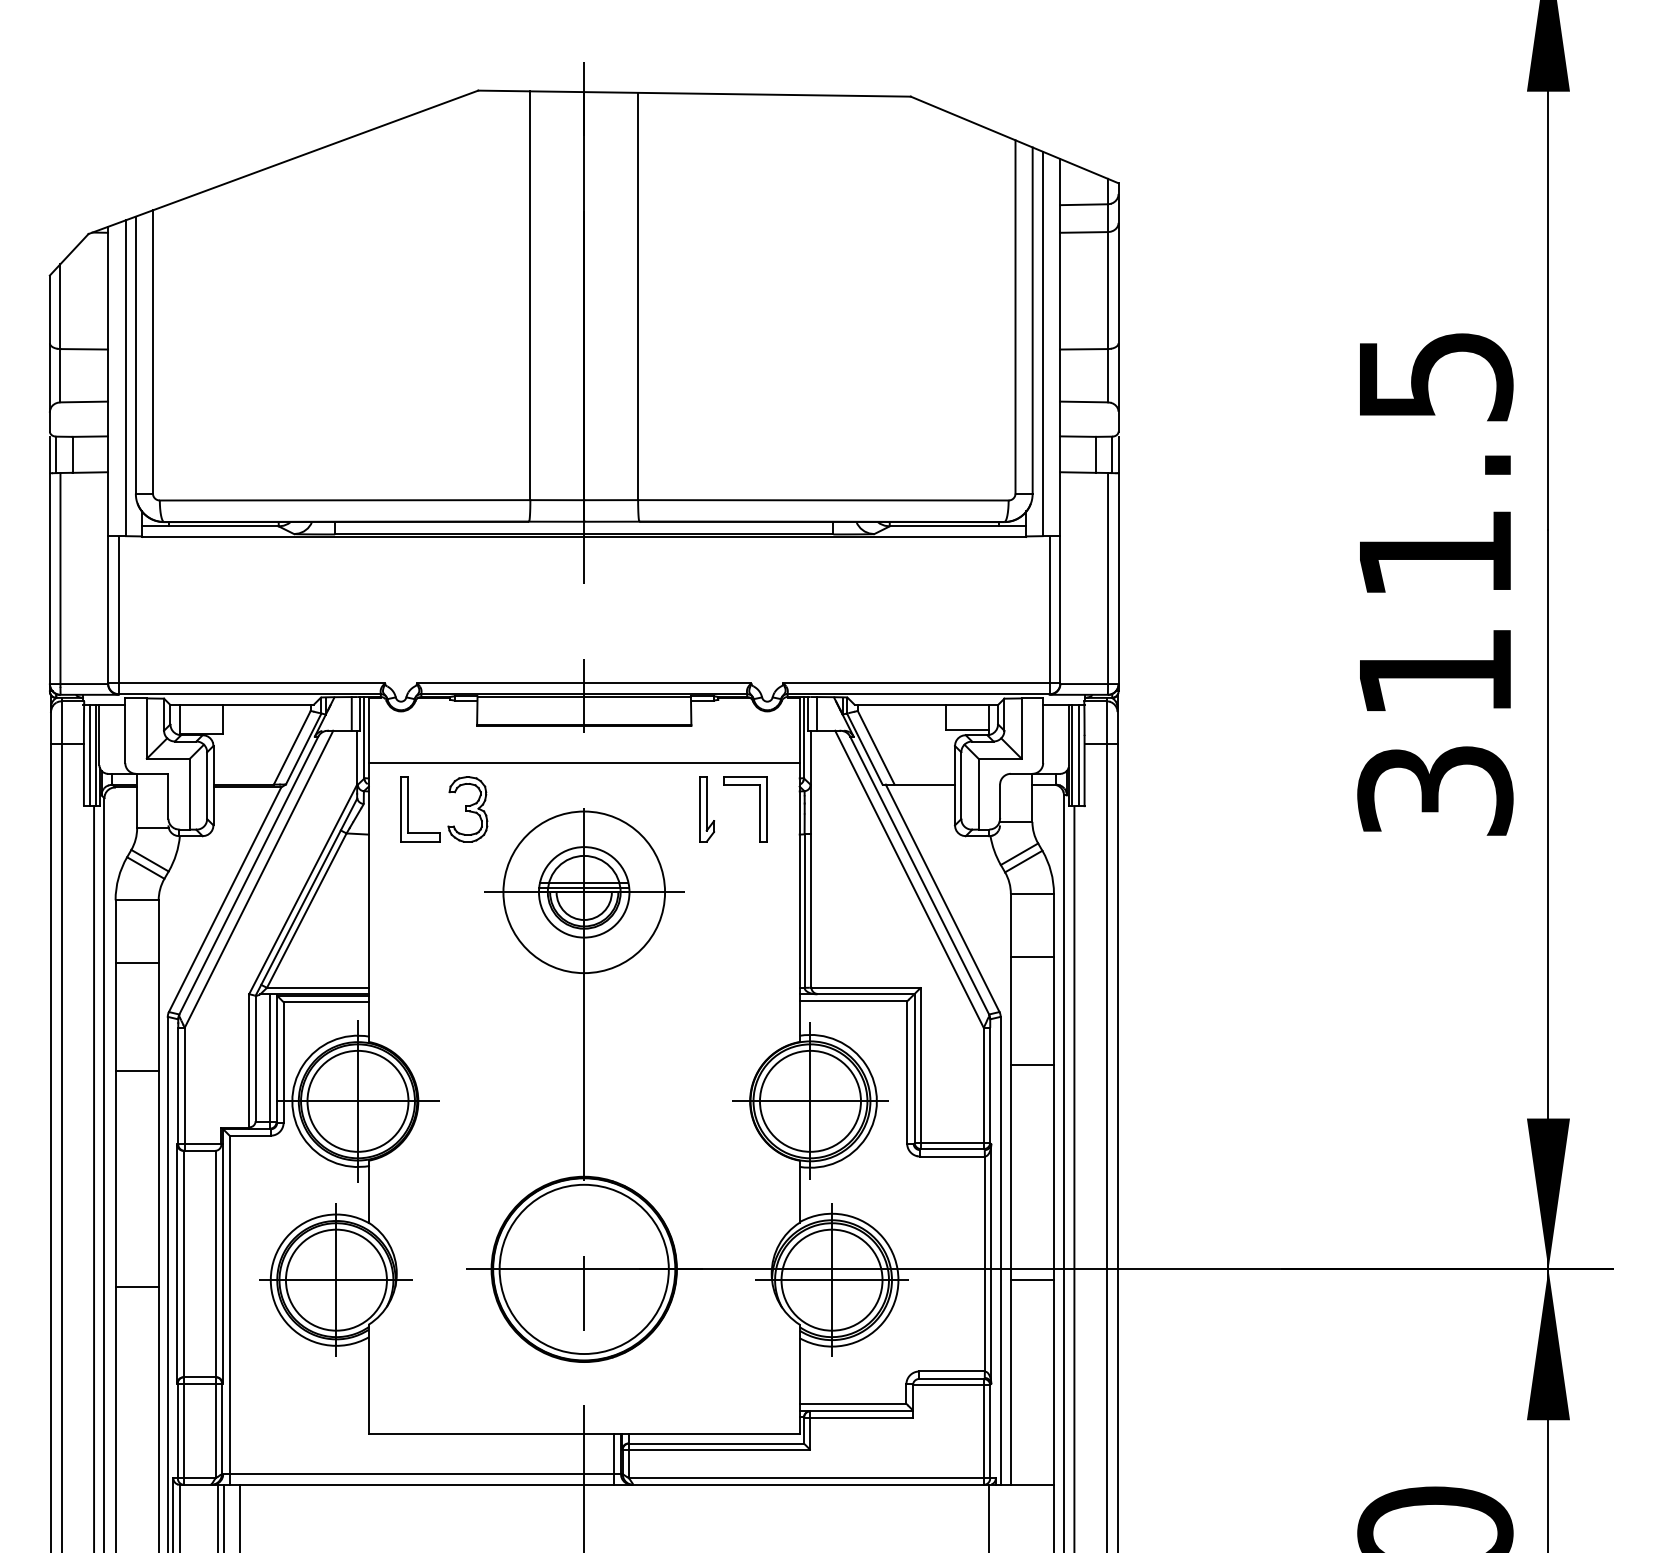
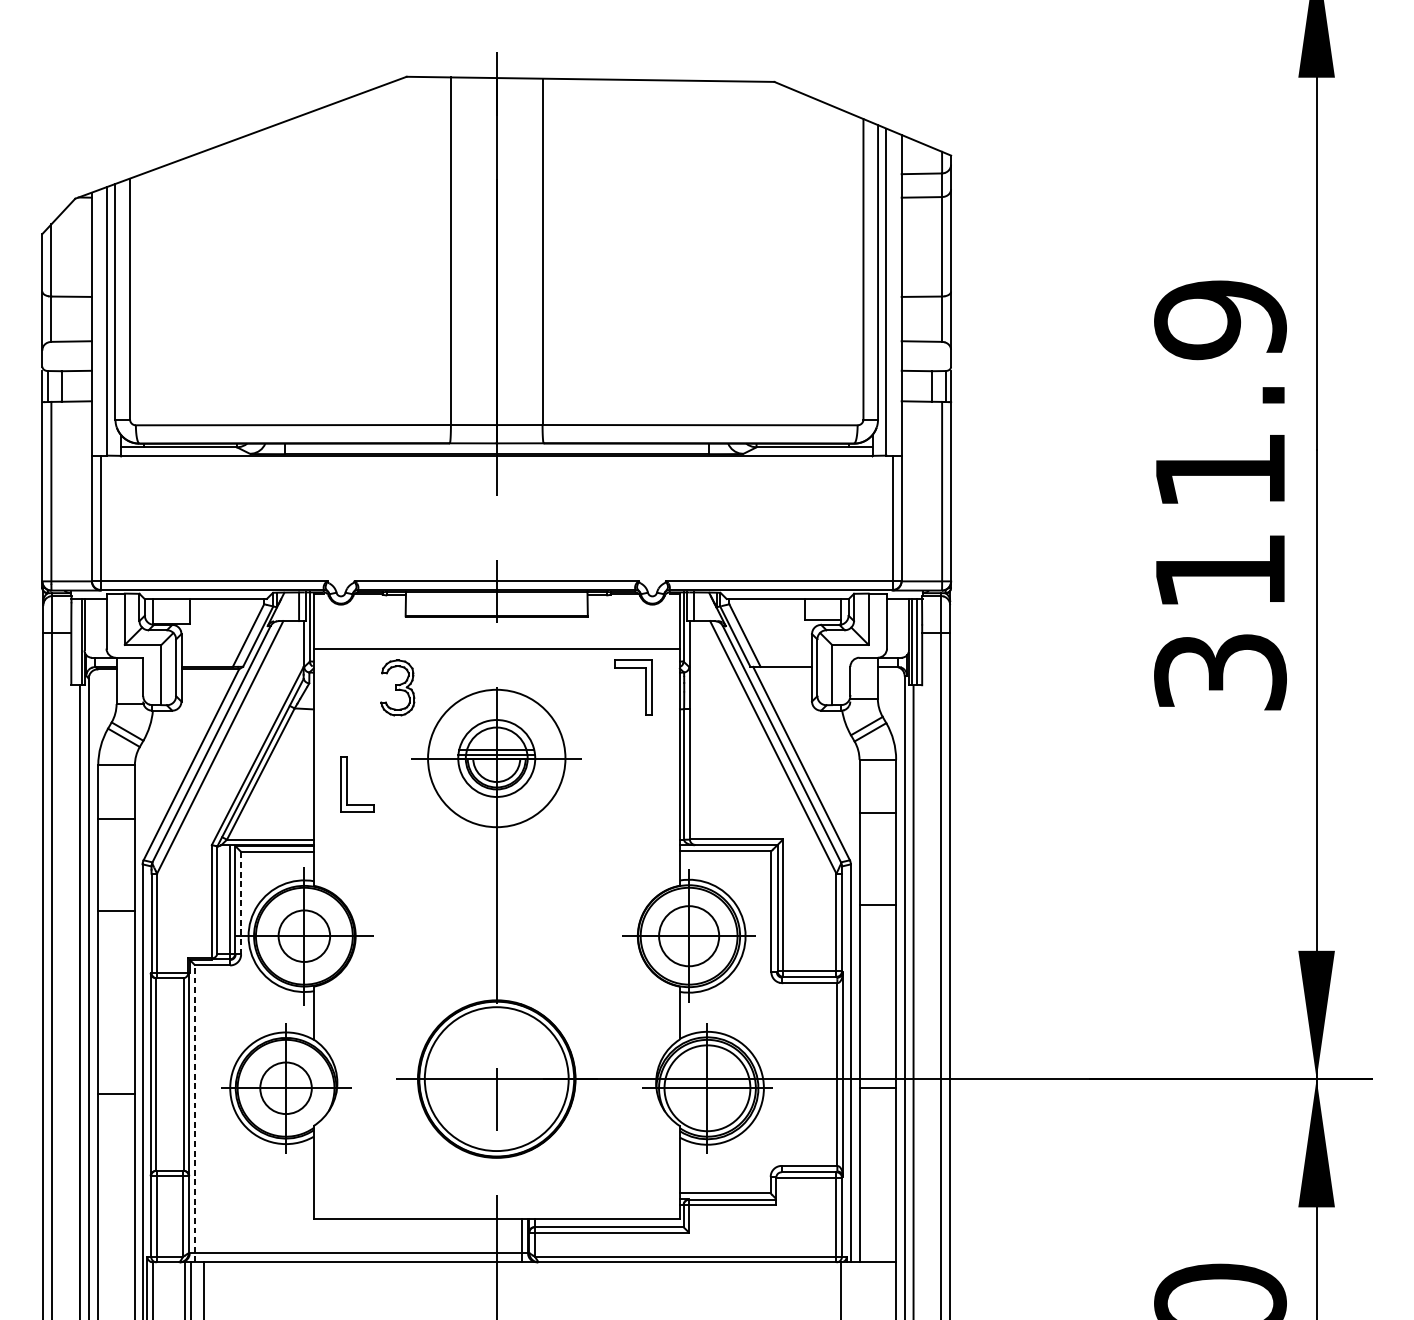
text: (1435, 376) -> (1220, 319), 311.5 -> 311.9
line: (89, 755) -> (76, 642), removed
part: (408, 809) -> (347, 784), moved
part: (706, 809) -> (600, 688), removed
line: (283, 1062) -> (241, 903), solid -> dashed
circle: (357, 1100) -> (303, 935), size x0.6
circle: (810, 1100) -> (689, 935), size x0.7
circle: (335, 1279) -> (285, 1087), size x0.6
line: (229, 1310) -> (195, 1114), solid -> dashed

